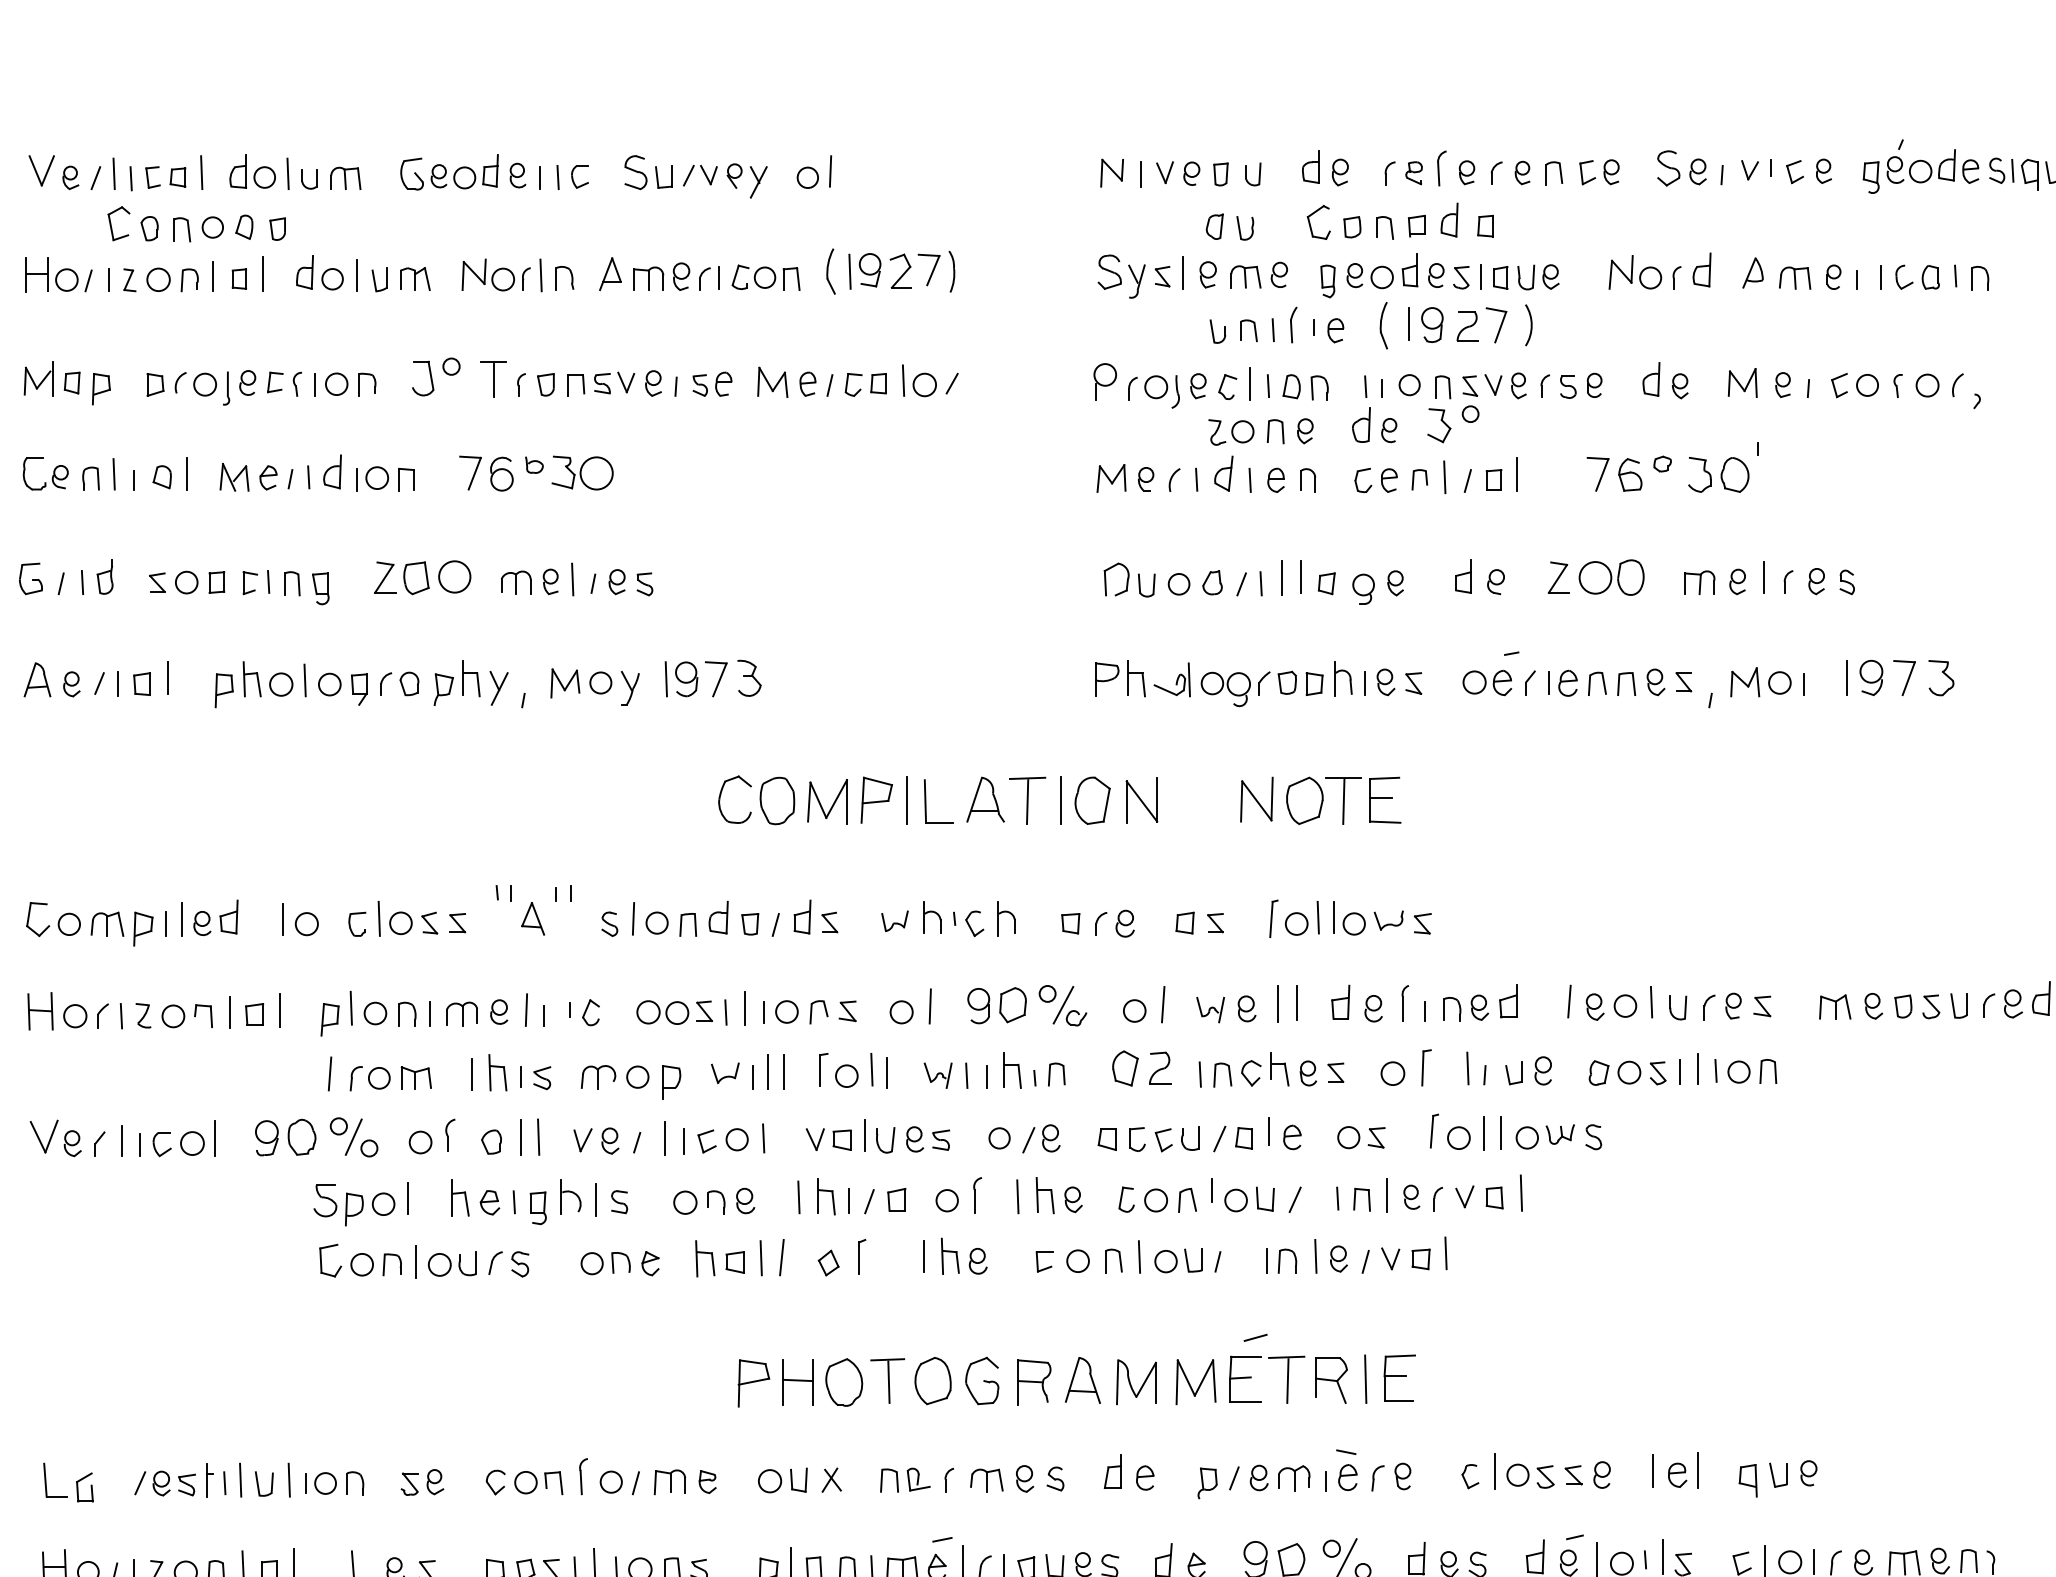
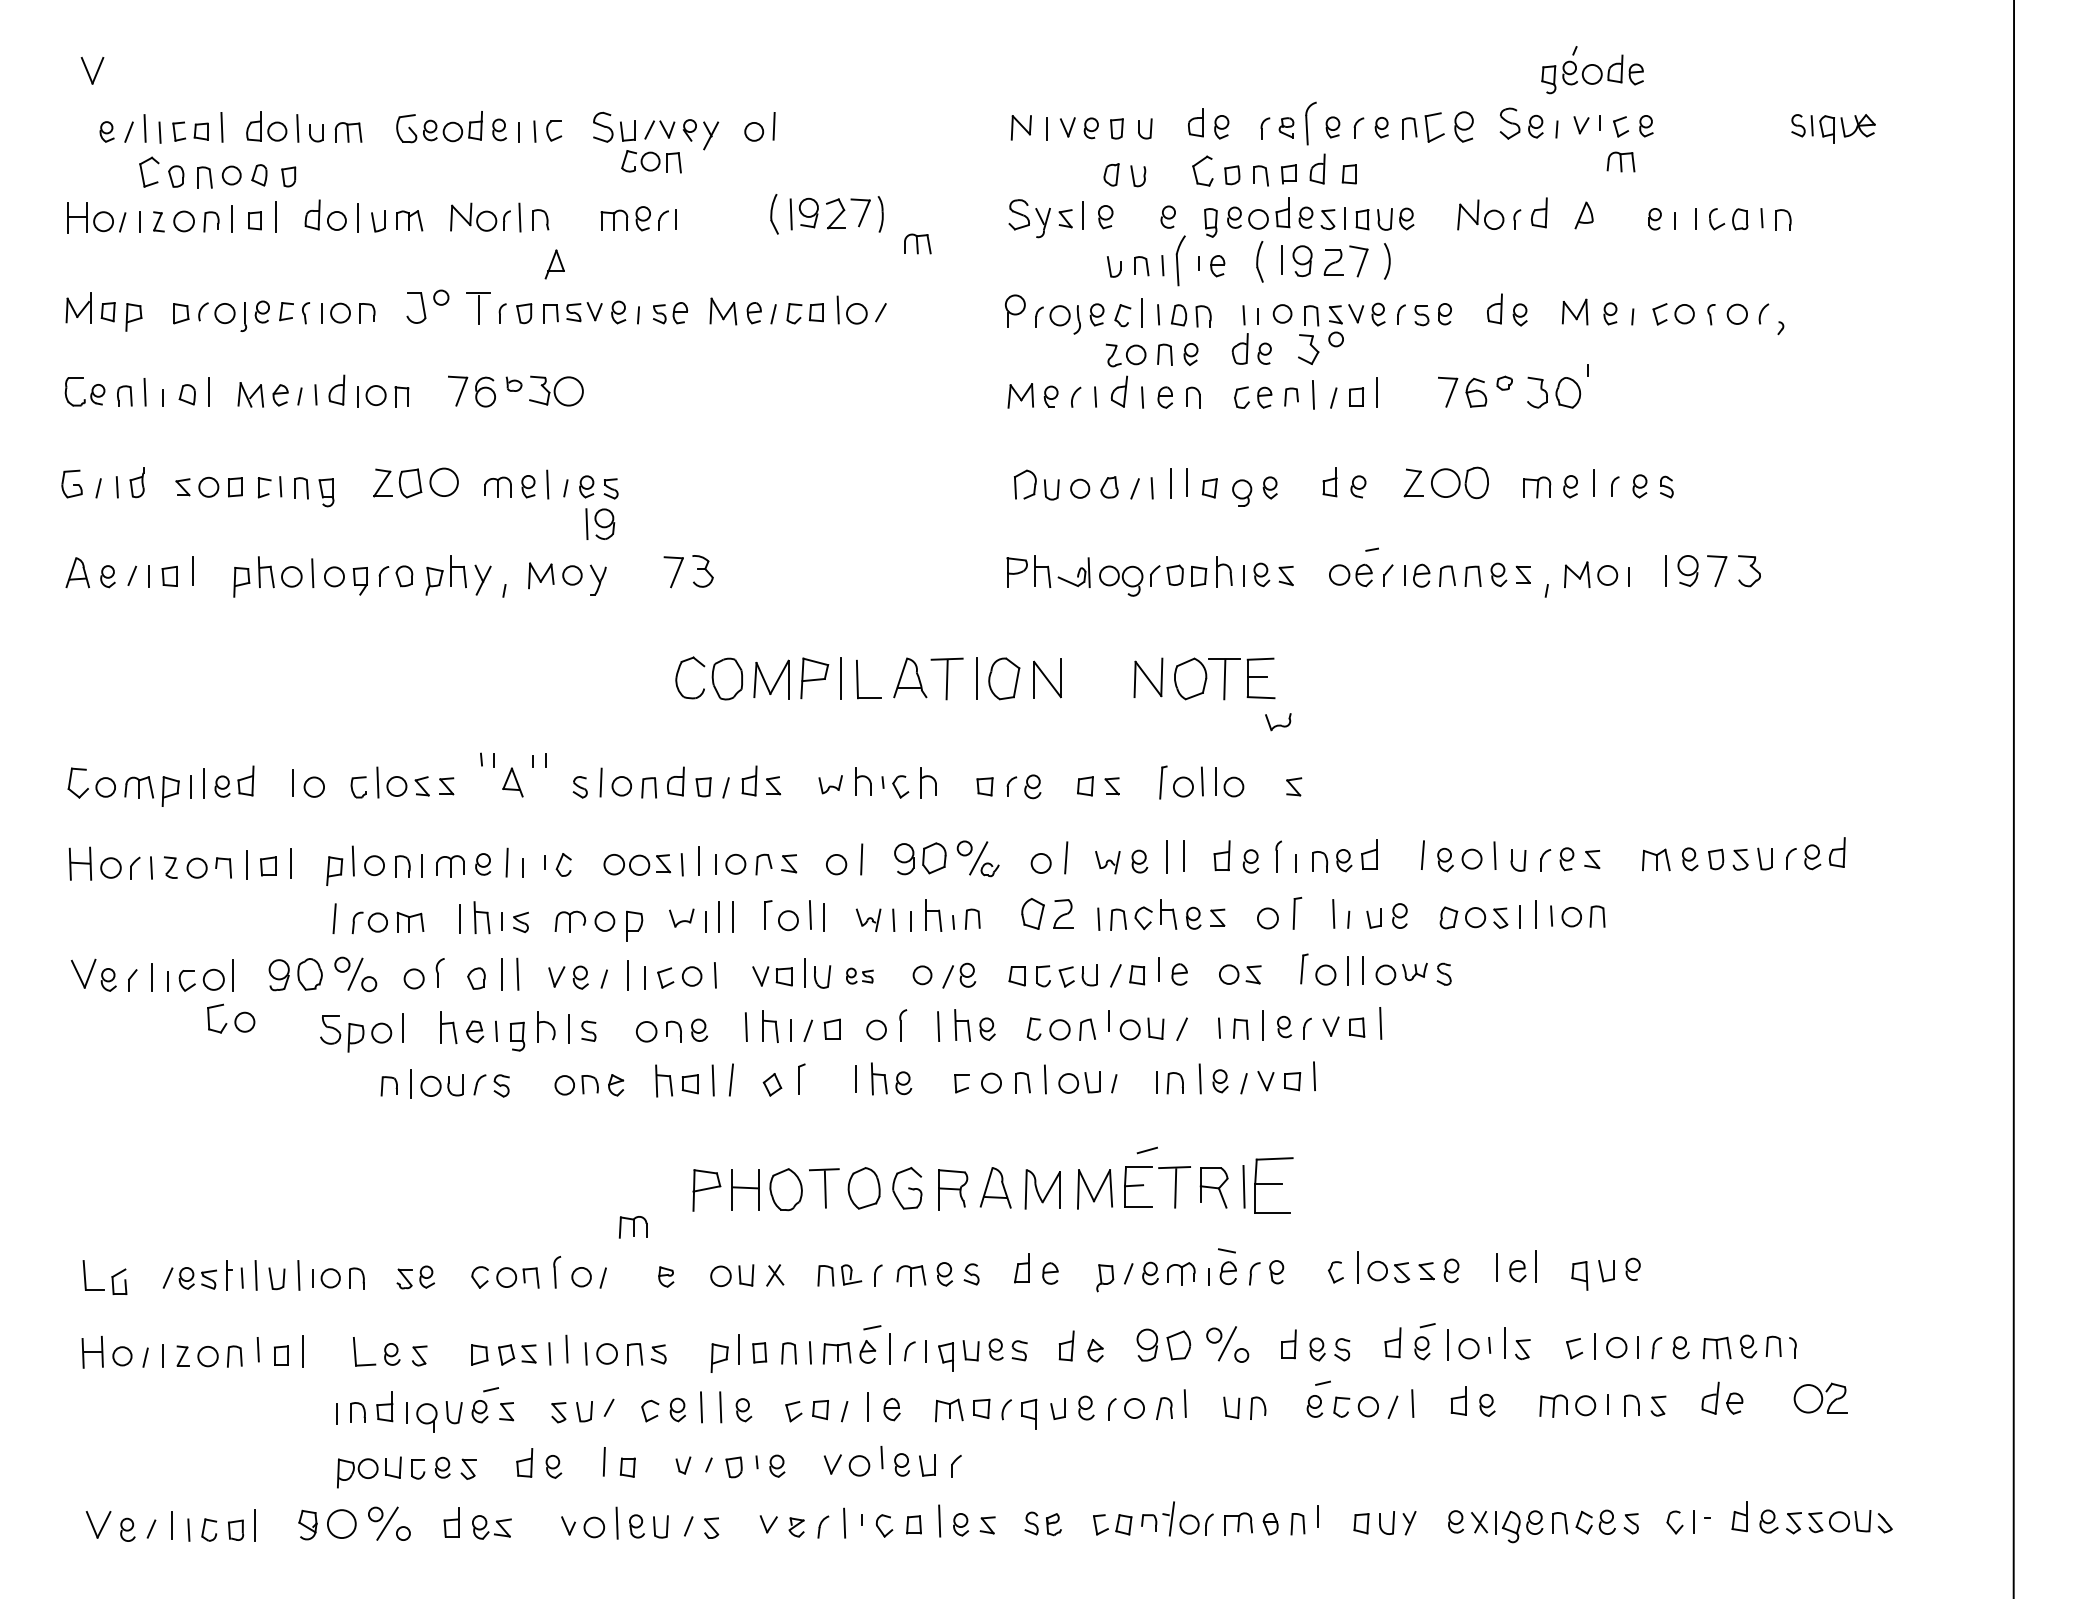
part: (1920, 167) -> (1592, 70), moved
part: (1441, 168) -> (1310, 123), size x1.4
part: (41, 170) -> (92, 70), moved
part: (1599, 171) -> (1449, 126), size x1.4
part: (610, 274) -> (554, 264), moved
part: (1245, 276) -> (917, 243), moved
part: (766, 277) -> (651, 161), moved
part: (1794, 277) -> (1620, 161), moved
part: (1293, 325) -> (1180, 261), size x1.6
part: (681, 678) -> (600, 523), moved
part: (1389, 921) -> (1278, 722), moved
part: (927, 1138) -> (859, 975), size x0.7
part: (346, 1260) -> (231, 1018), moved
part: (1399, 1377) -> (1273, 1185), size x1.4
part: (669, 1482) -> (632, 1227), moved

